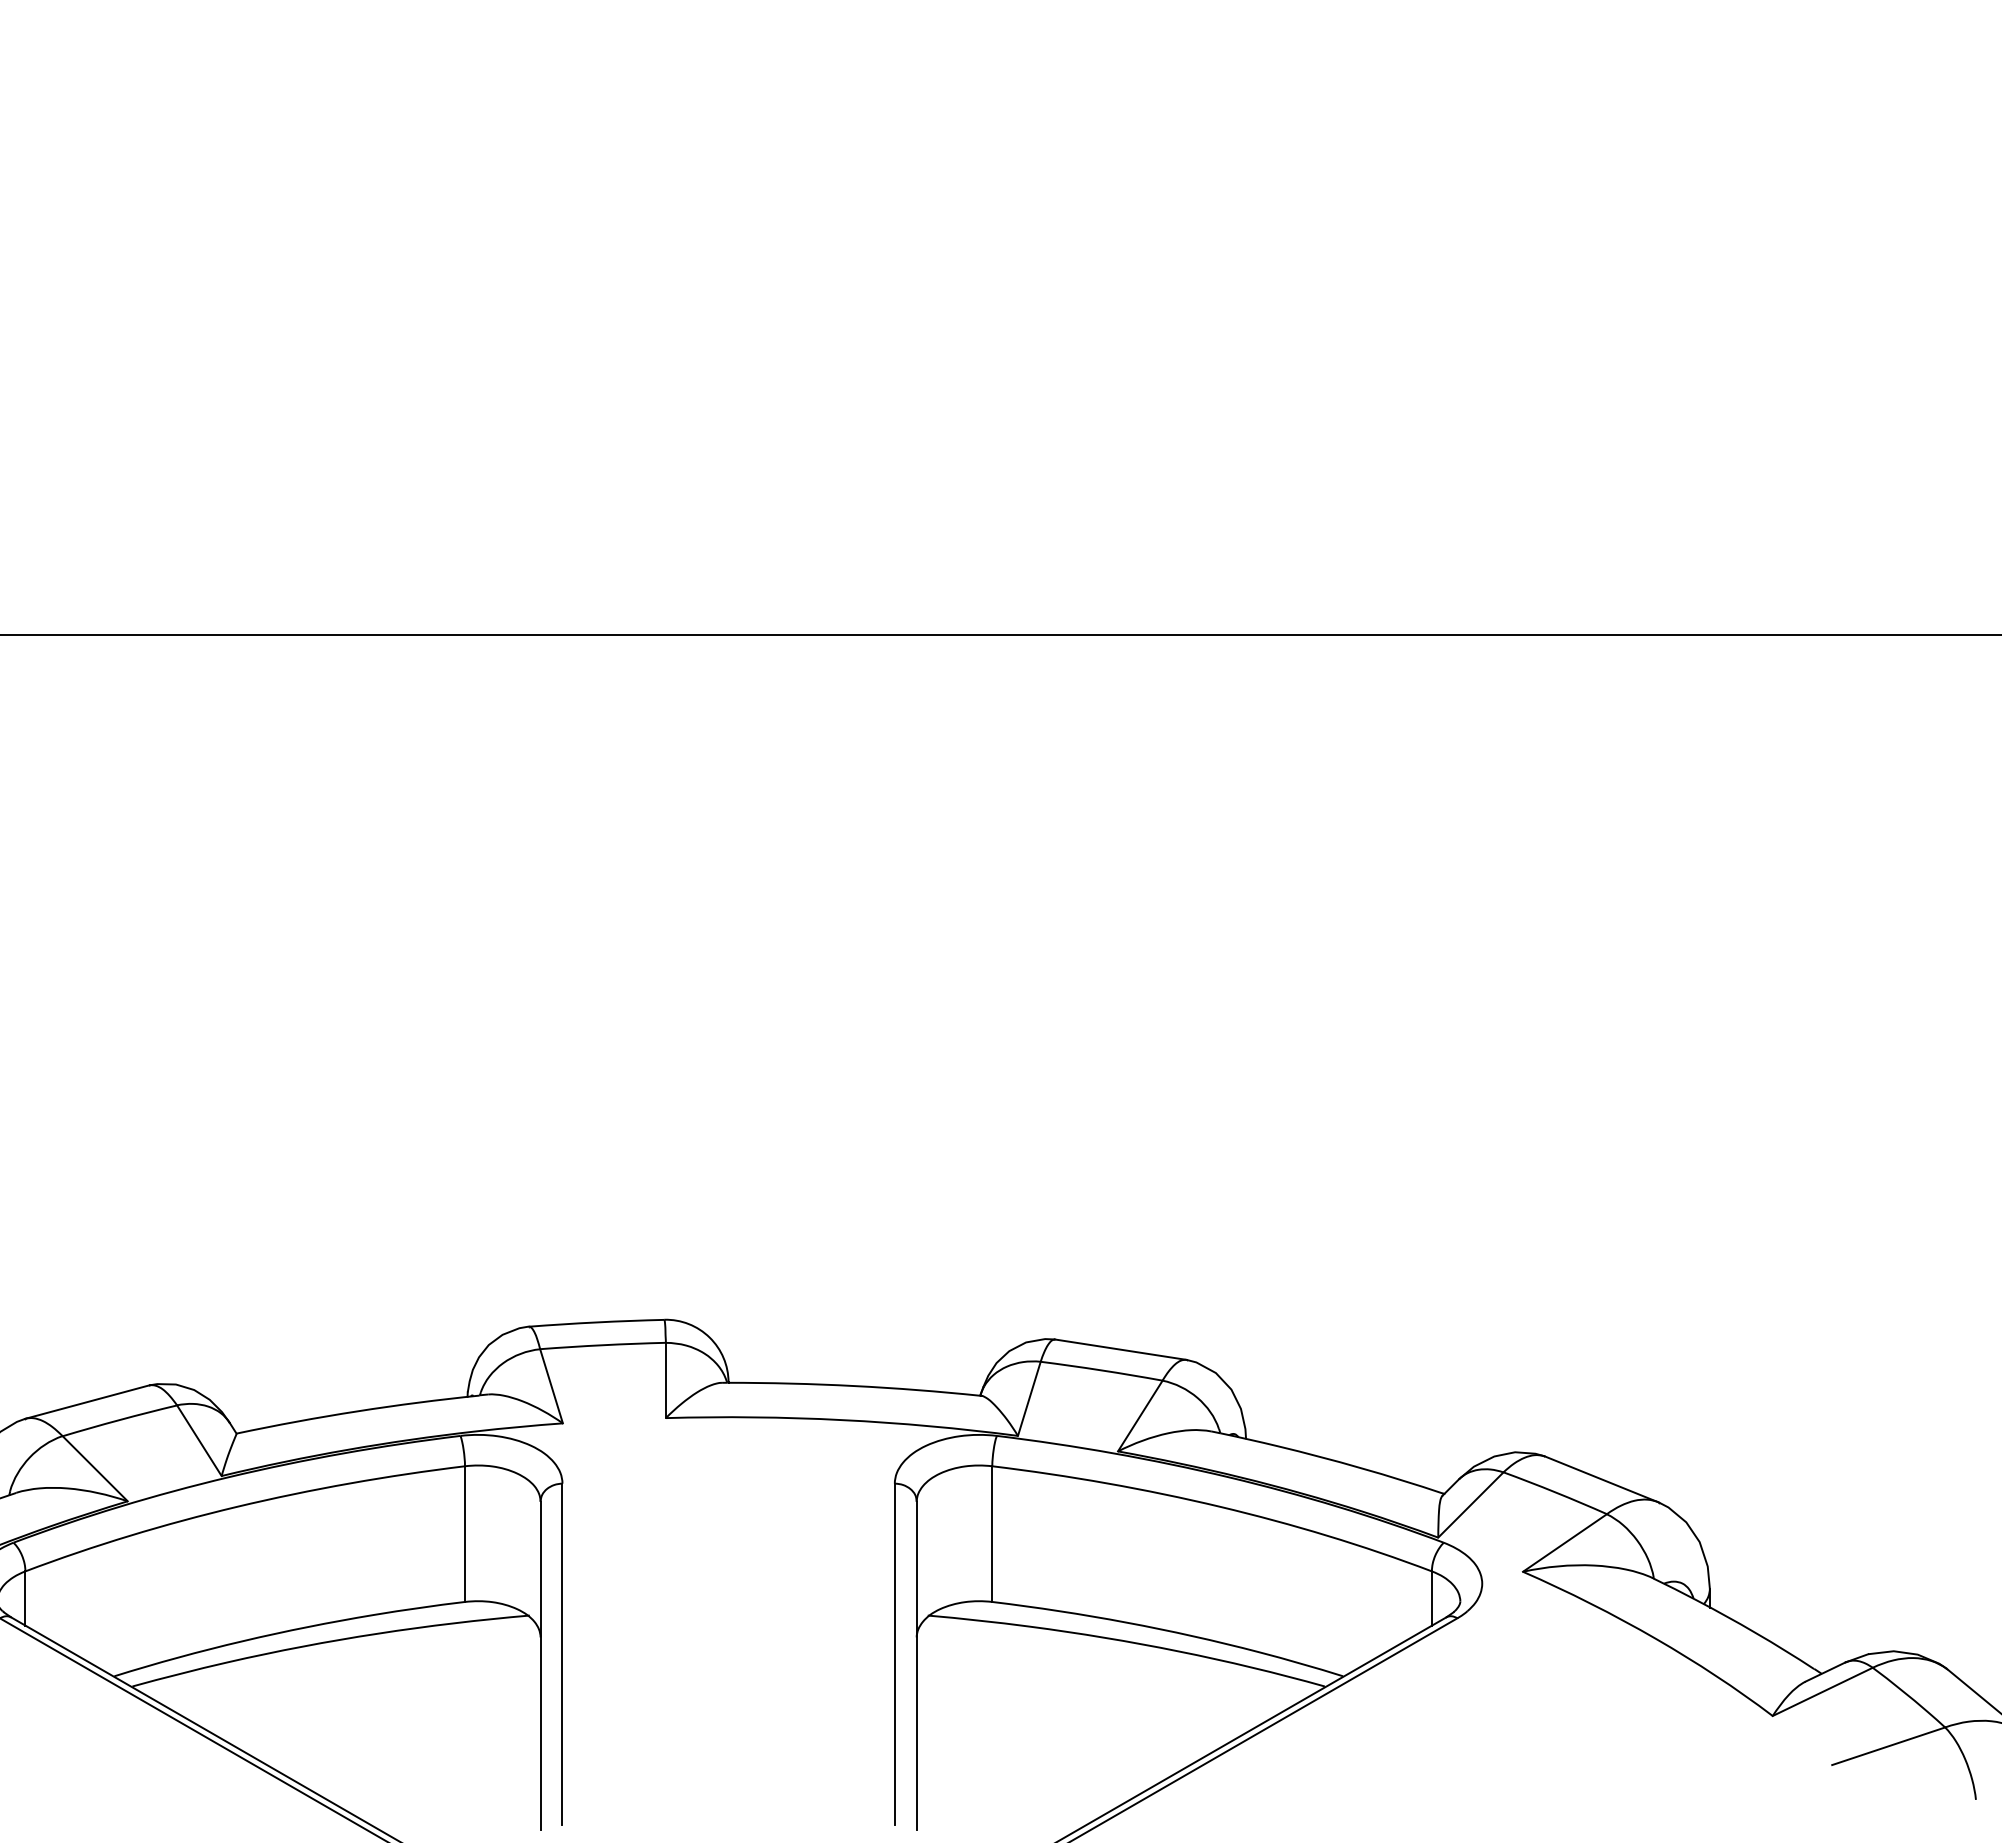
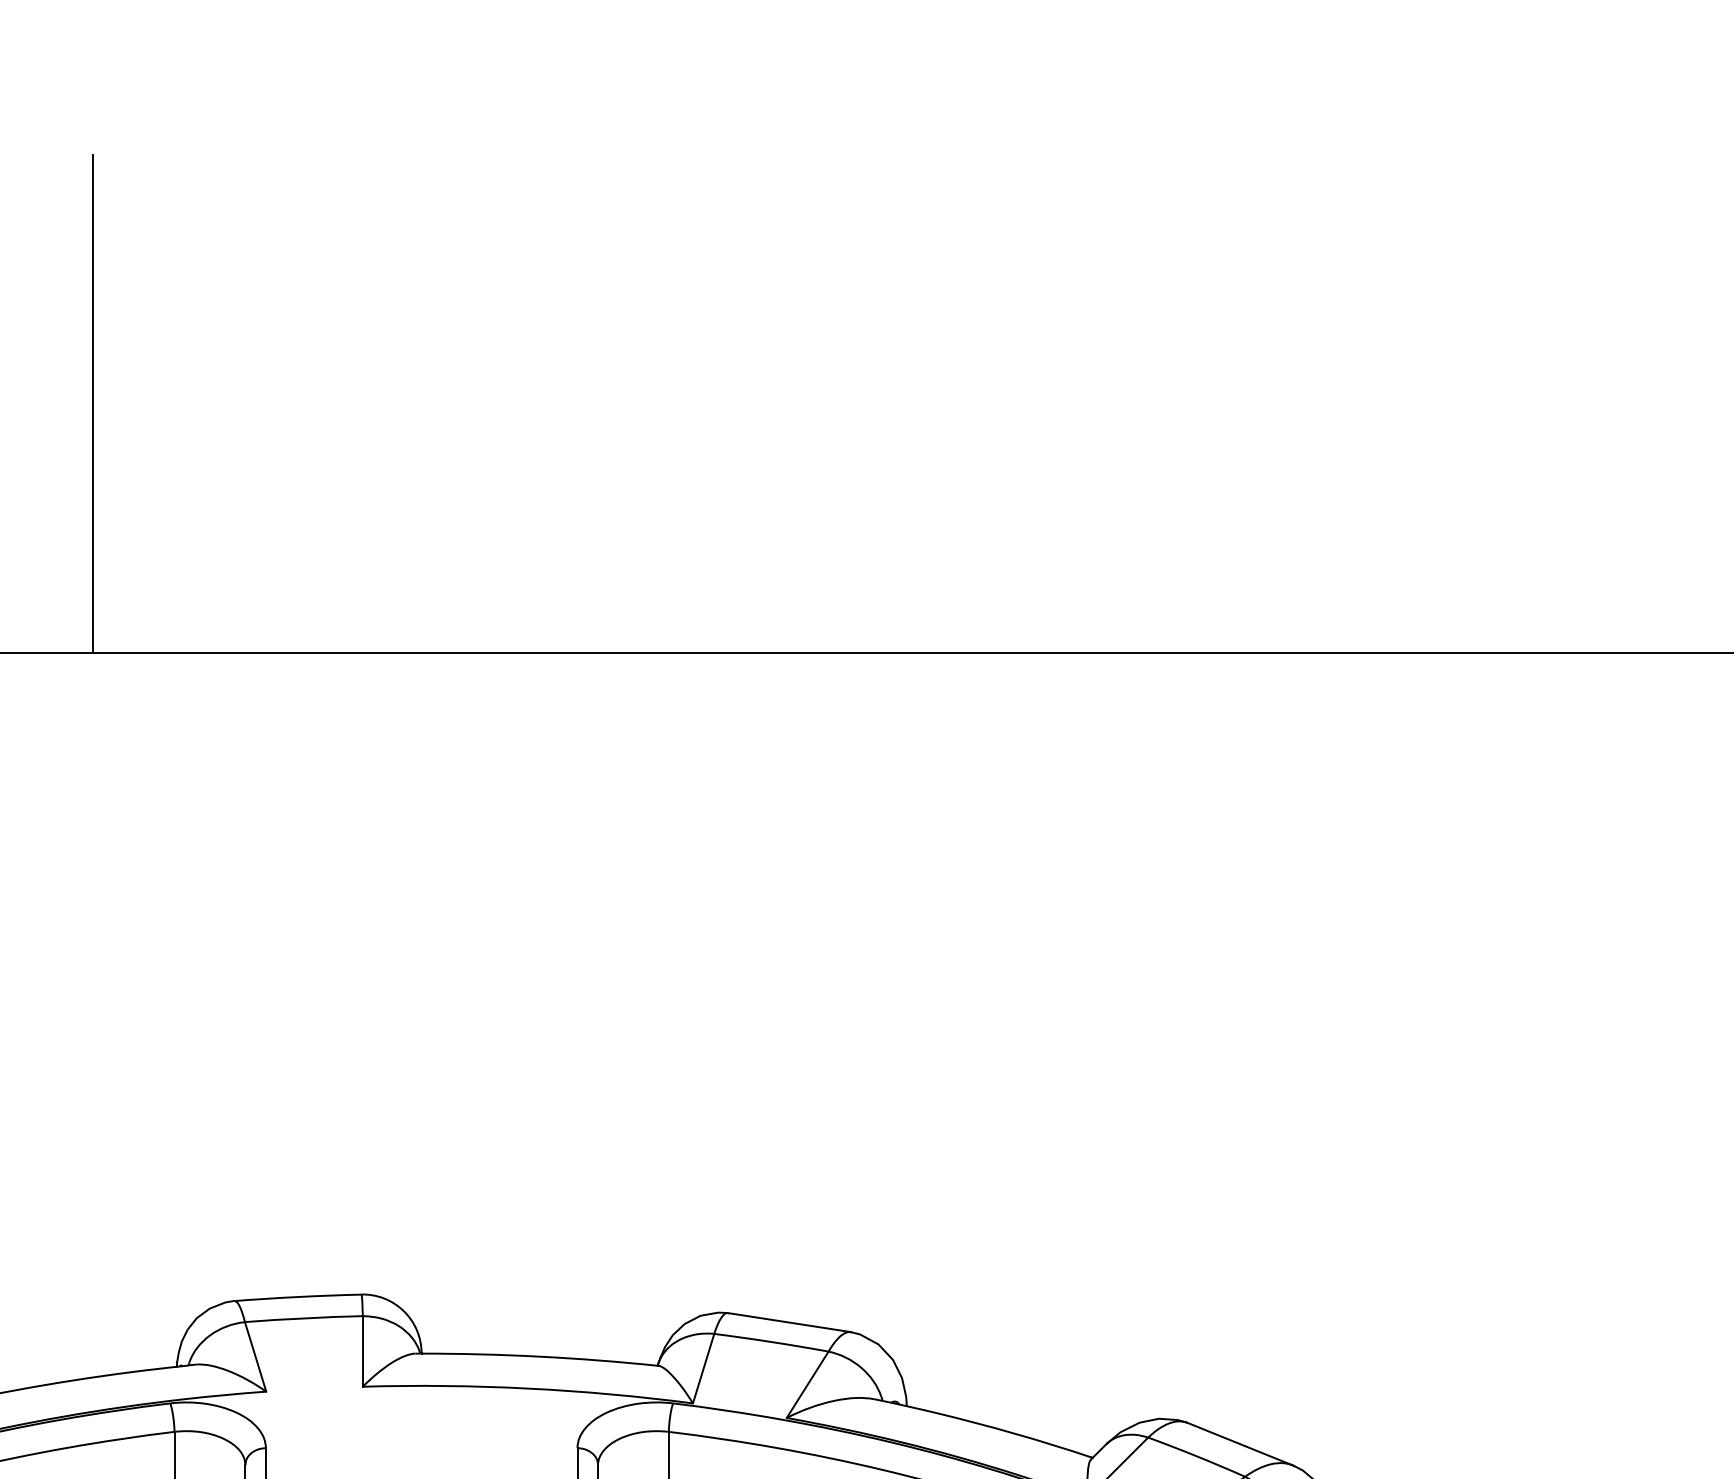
line: (378, 369) -> (93, 403), added

